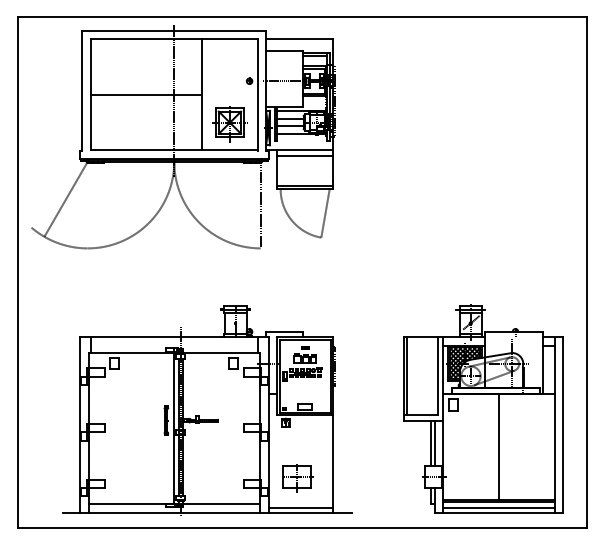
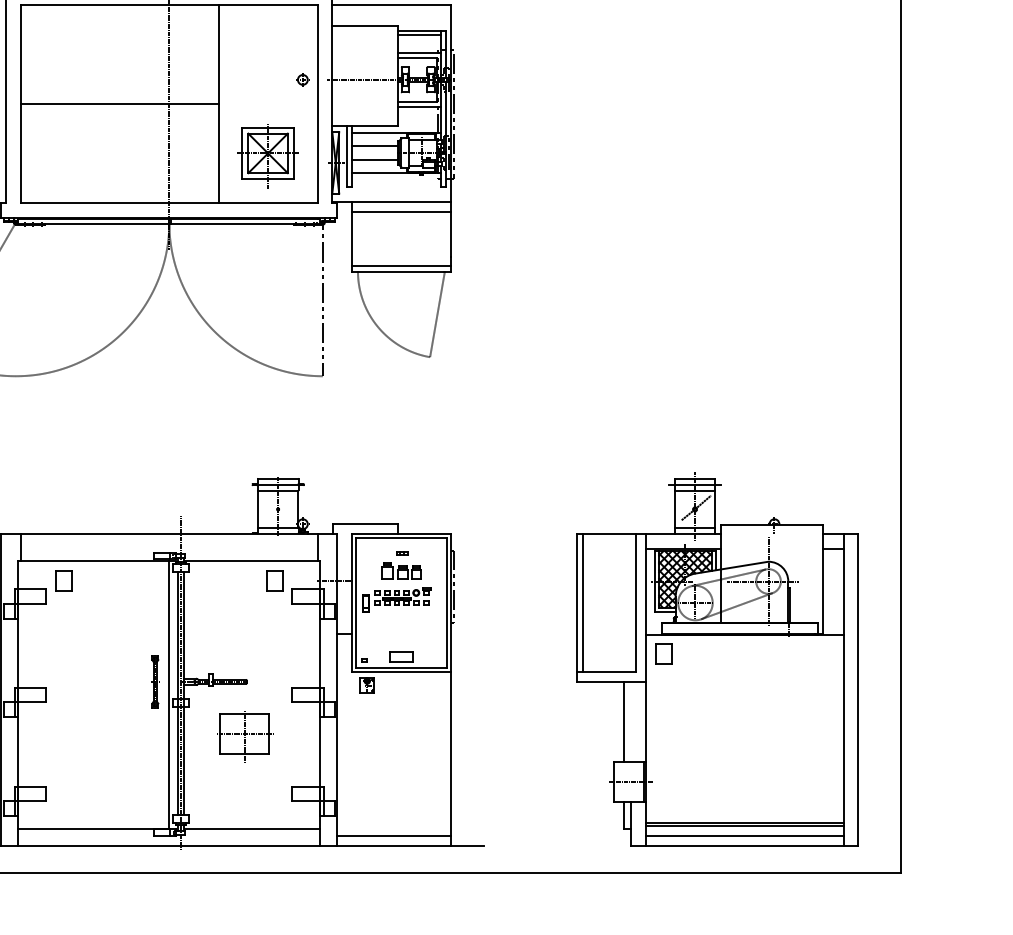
line: (434, 443) -> (630, 722), removed
line: (498, 447) -> (744, 729), removed
part: (297, 478) -> (245, 736), moved

